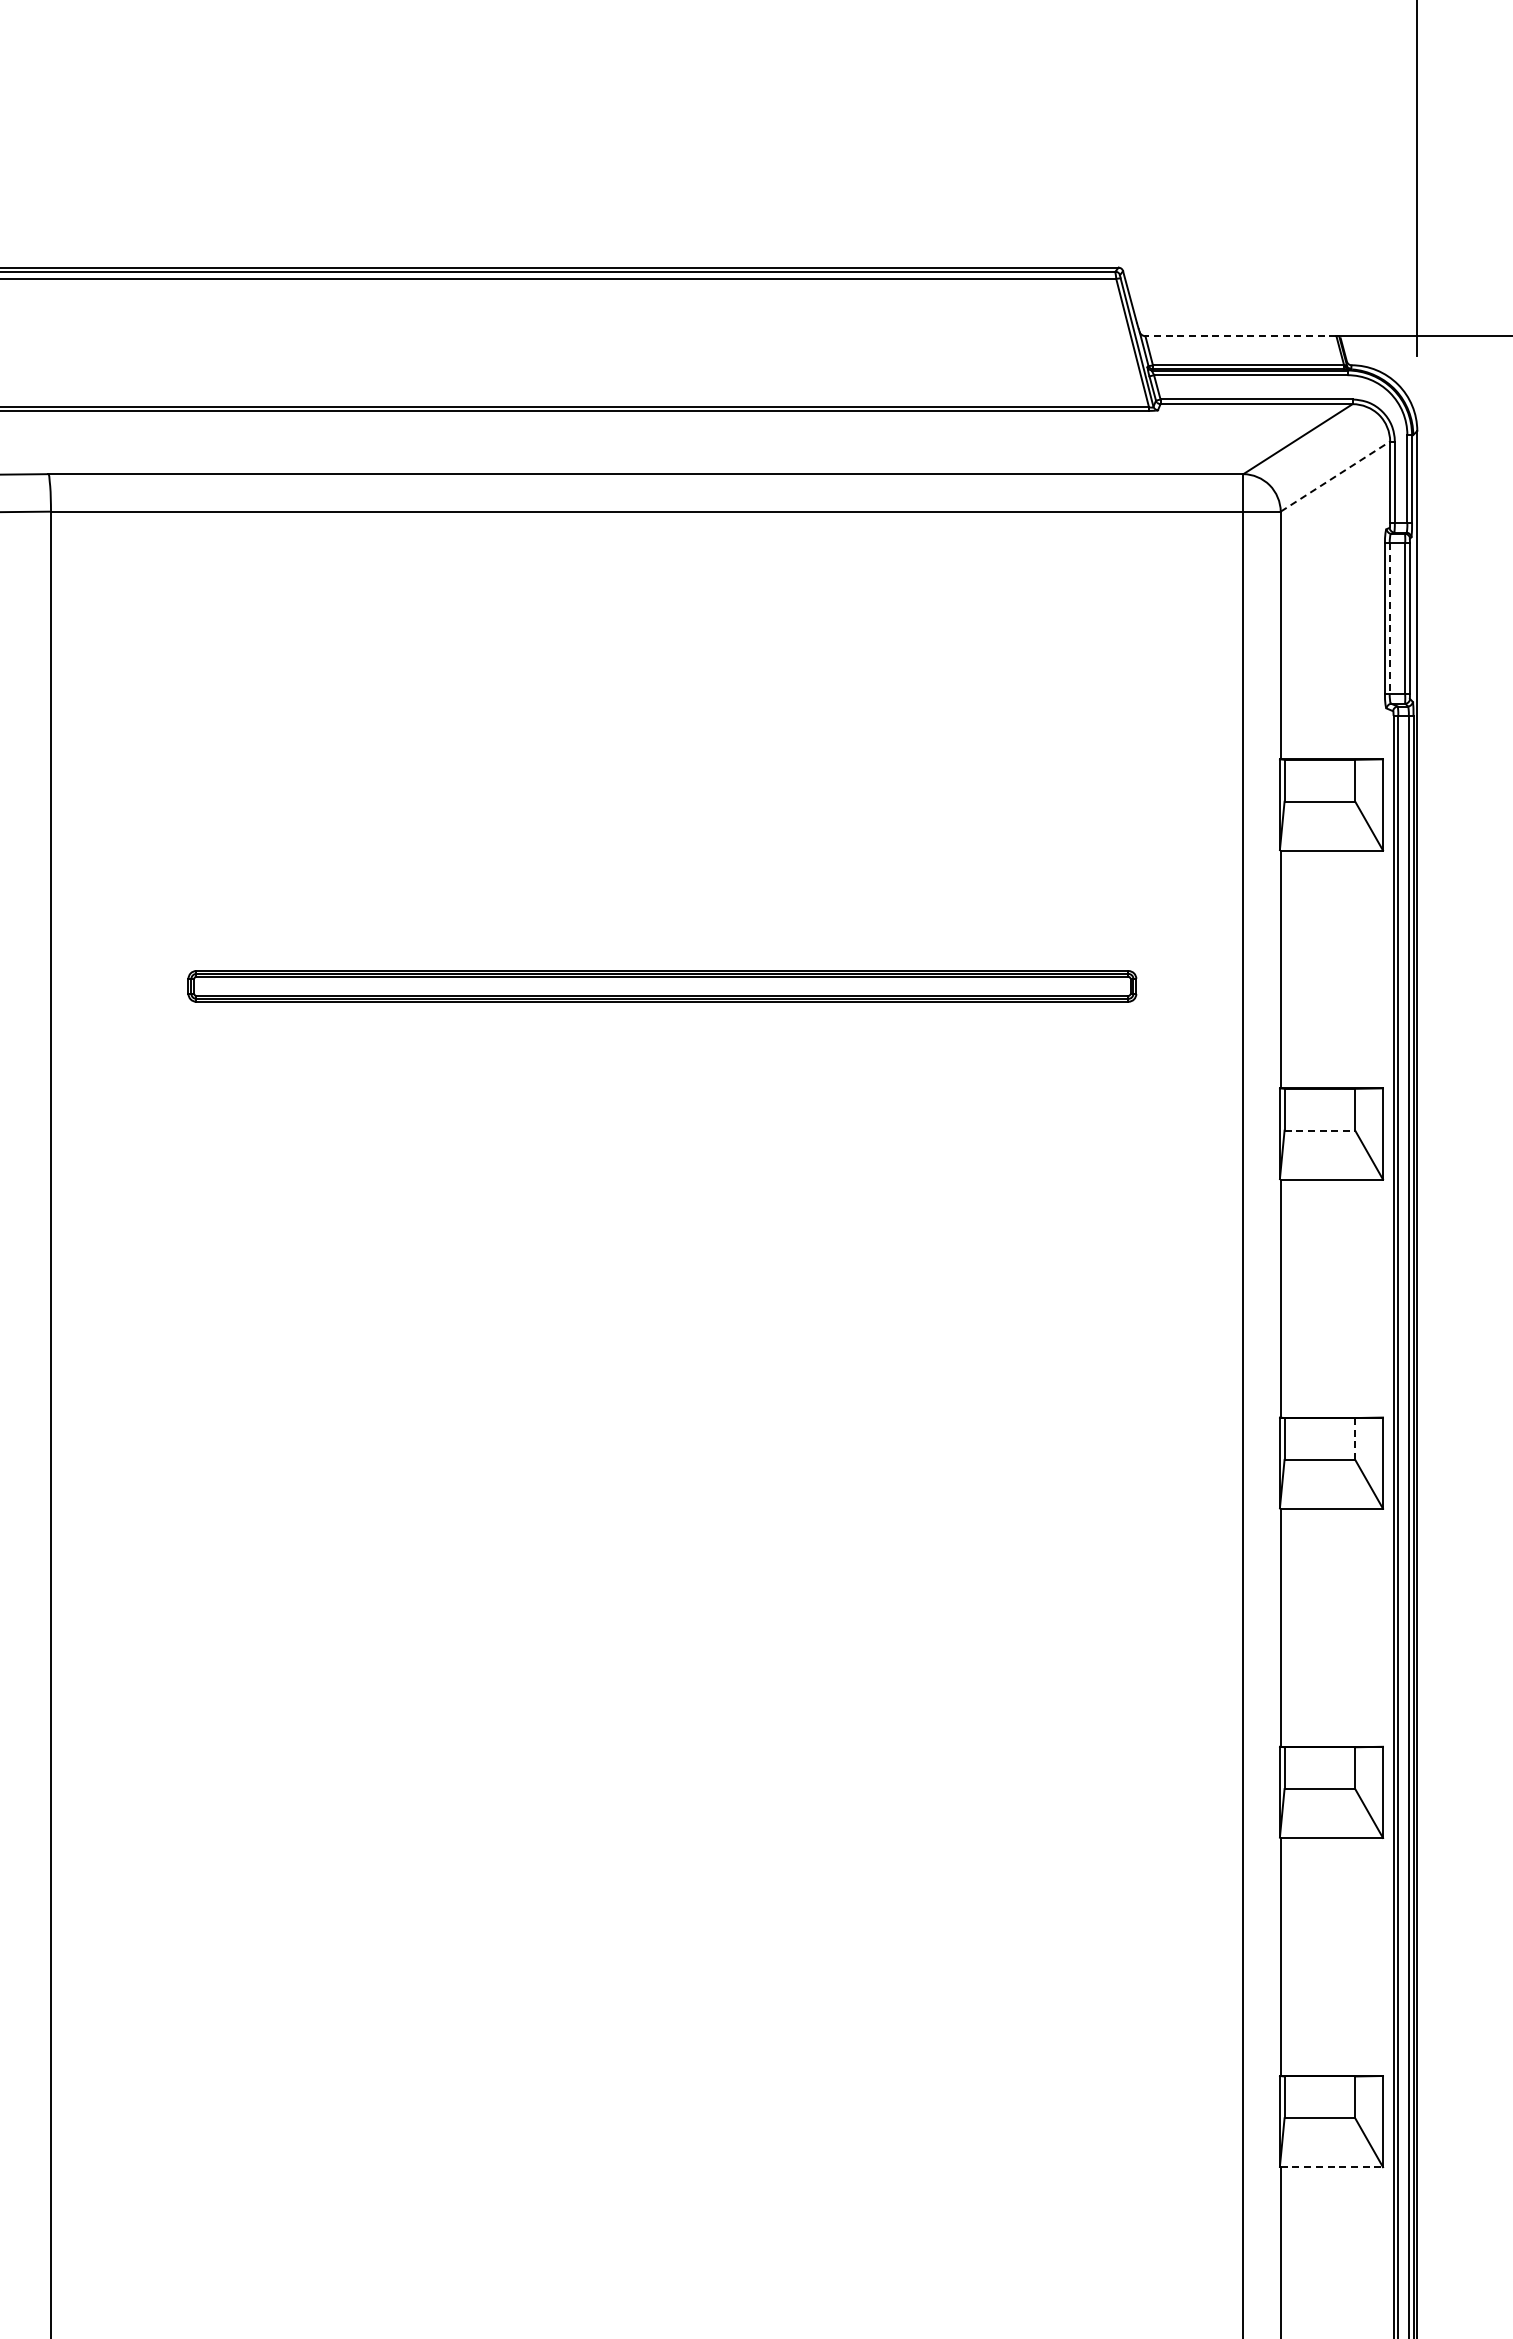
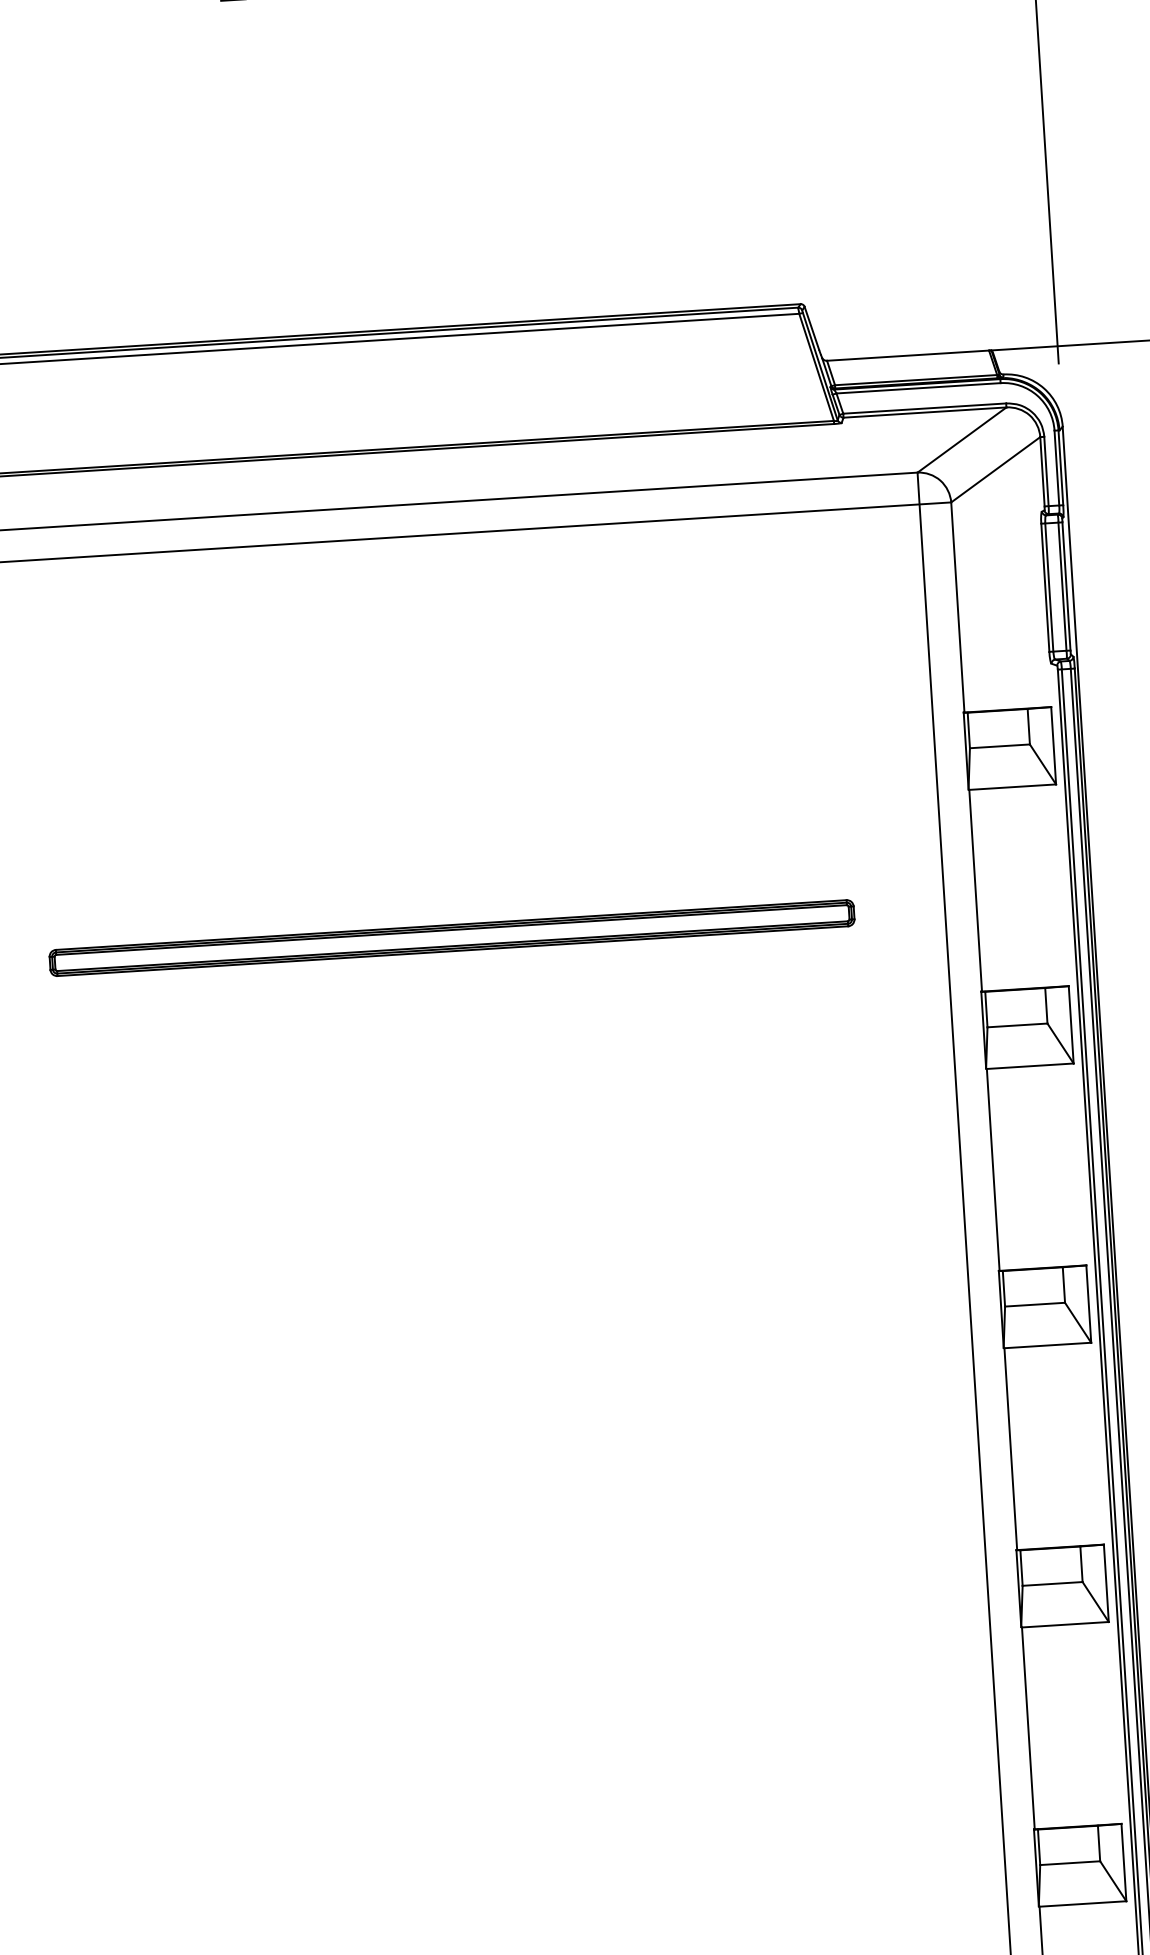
line: (1240, 336) -> (907, 356), dashed -> solid
line: (1335, 476) -> (995, 469), dashed -> solid
line: (1389, 618) -> (1049, 587), dashed -> solid
line: (1320, 1130) -> (1017, 1025), dashed -> solid
line: (1355, 1438) -> (1064, 1284), dashed -> solid
line: (1332, 2167) -> (1083, 1904), dashed -> solid

